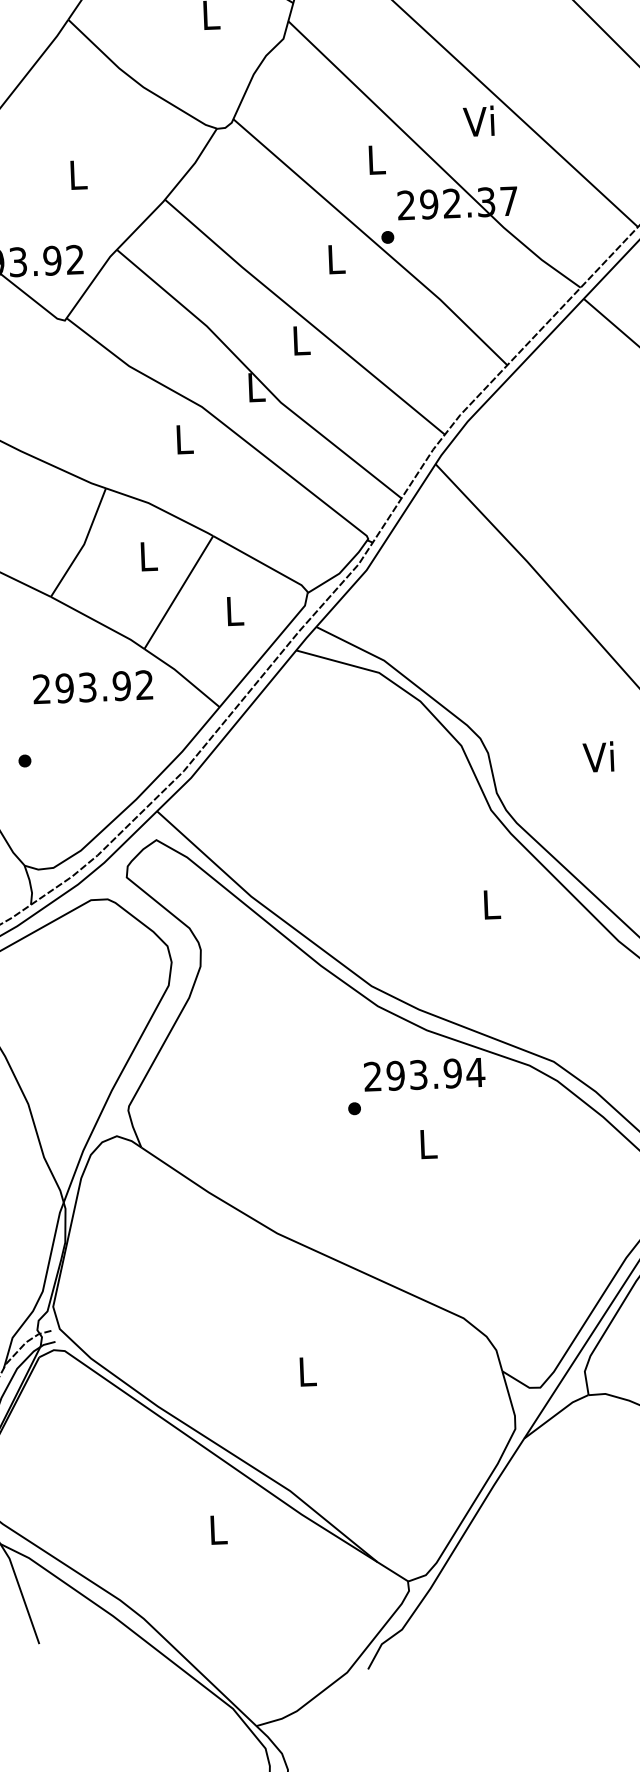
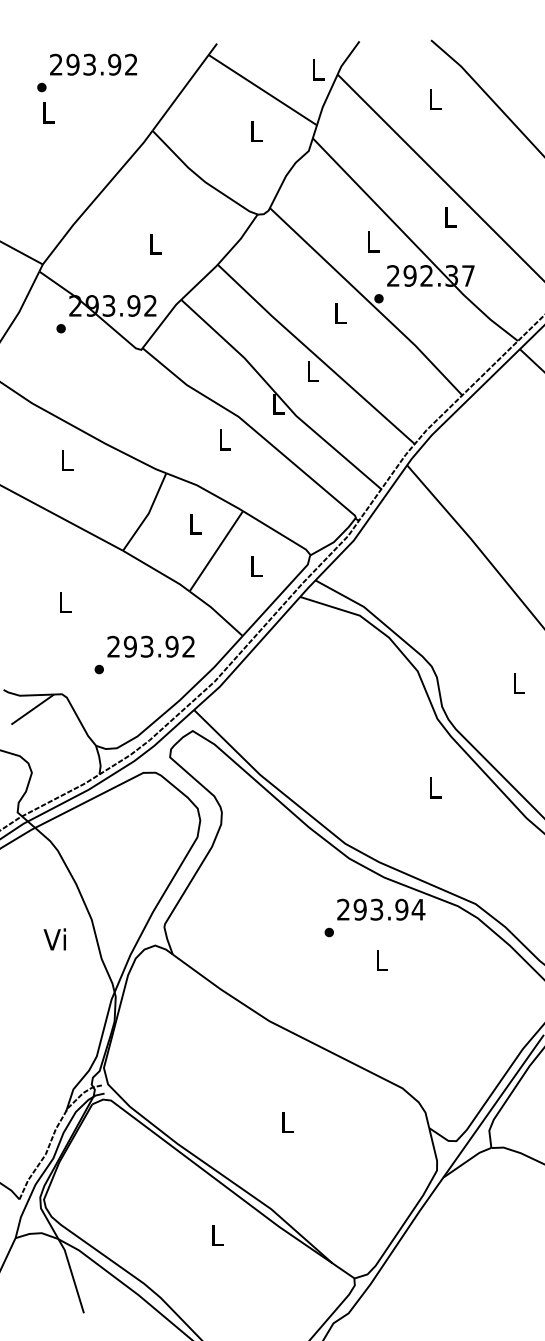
text: (478, 120) -> (448, 216), Vi -> L
text: (92, 686) -> (150, 646), moved
text: (598, 757) -> (517, 683), Vi -> L

